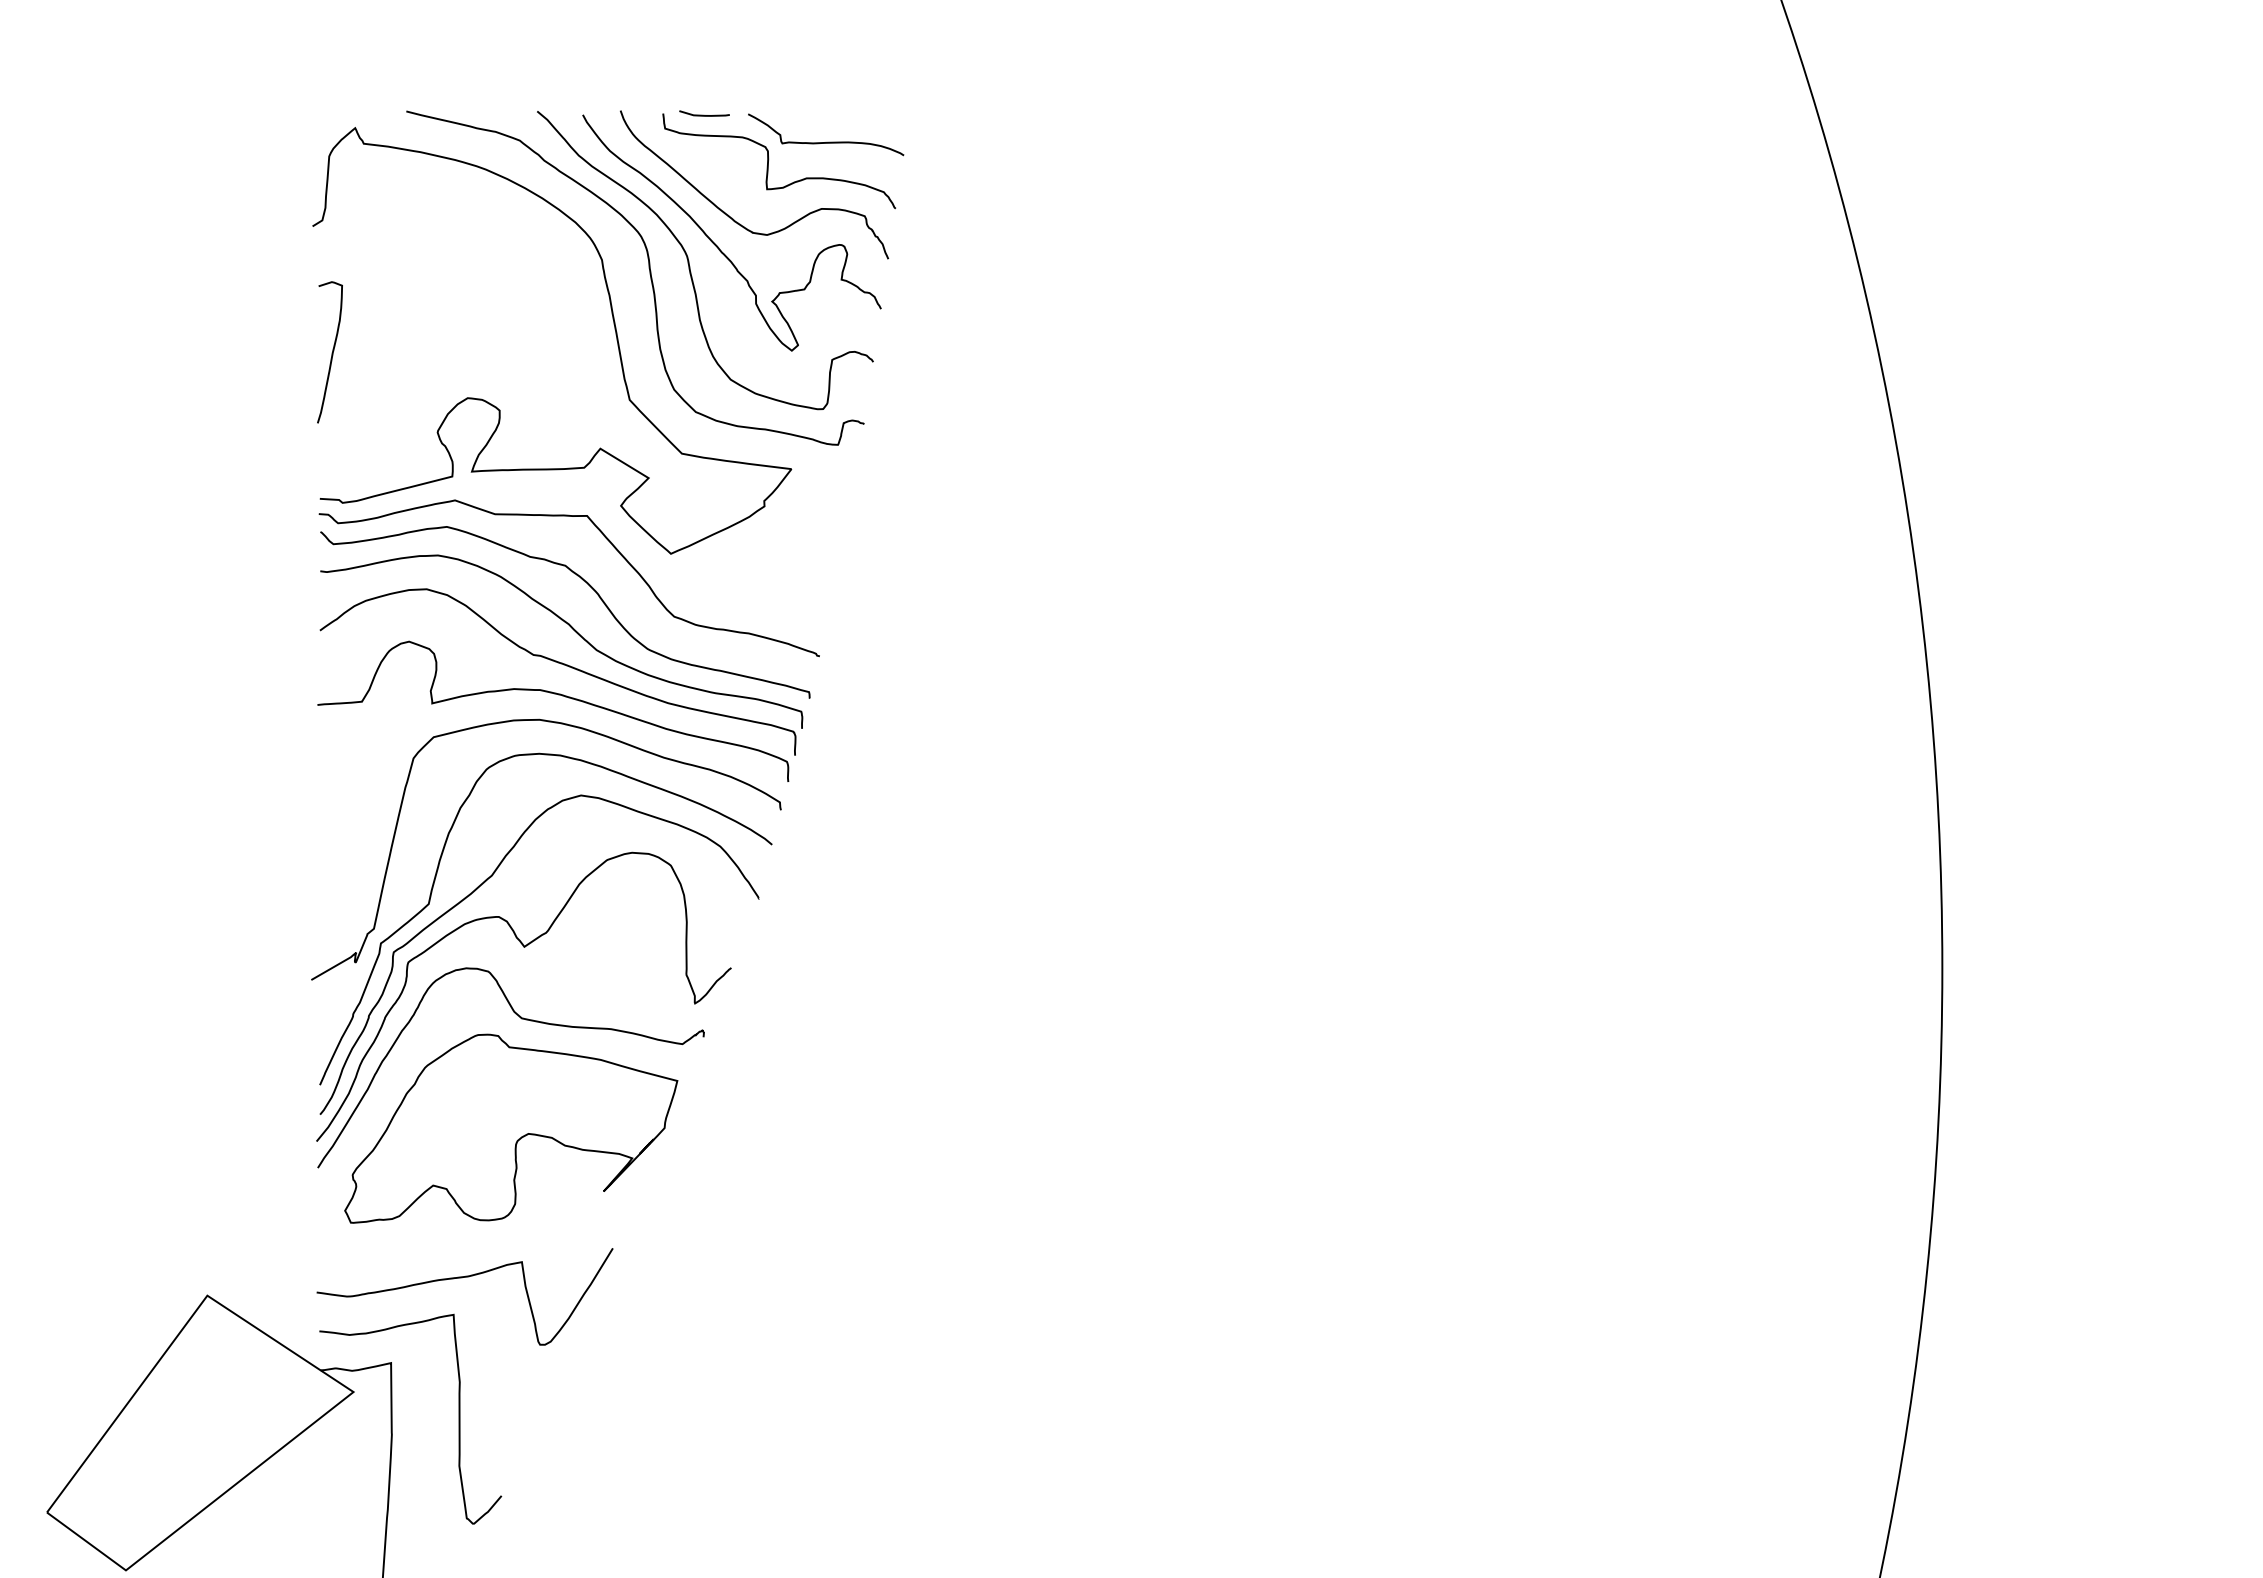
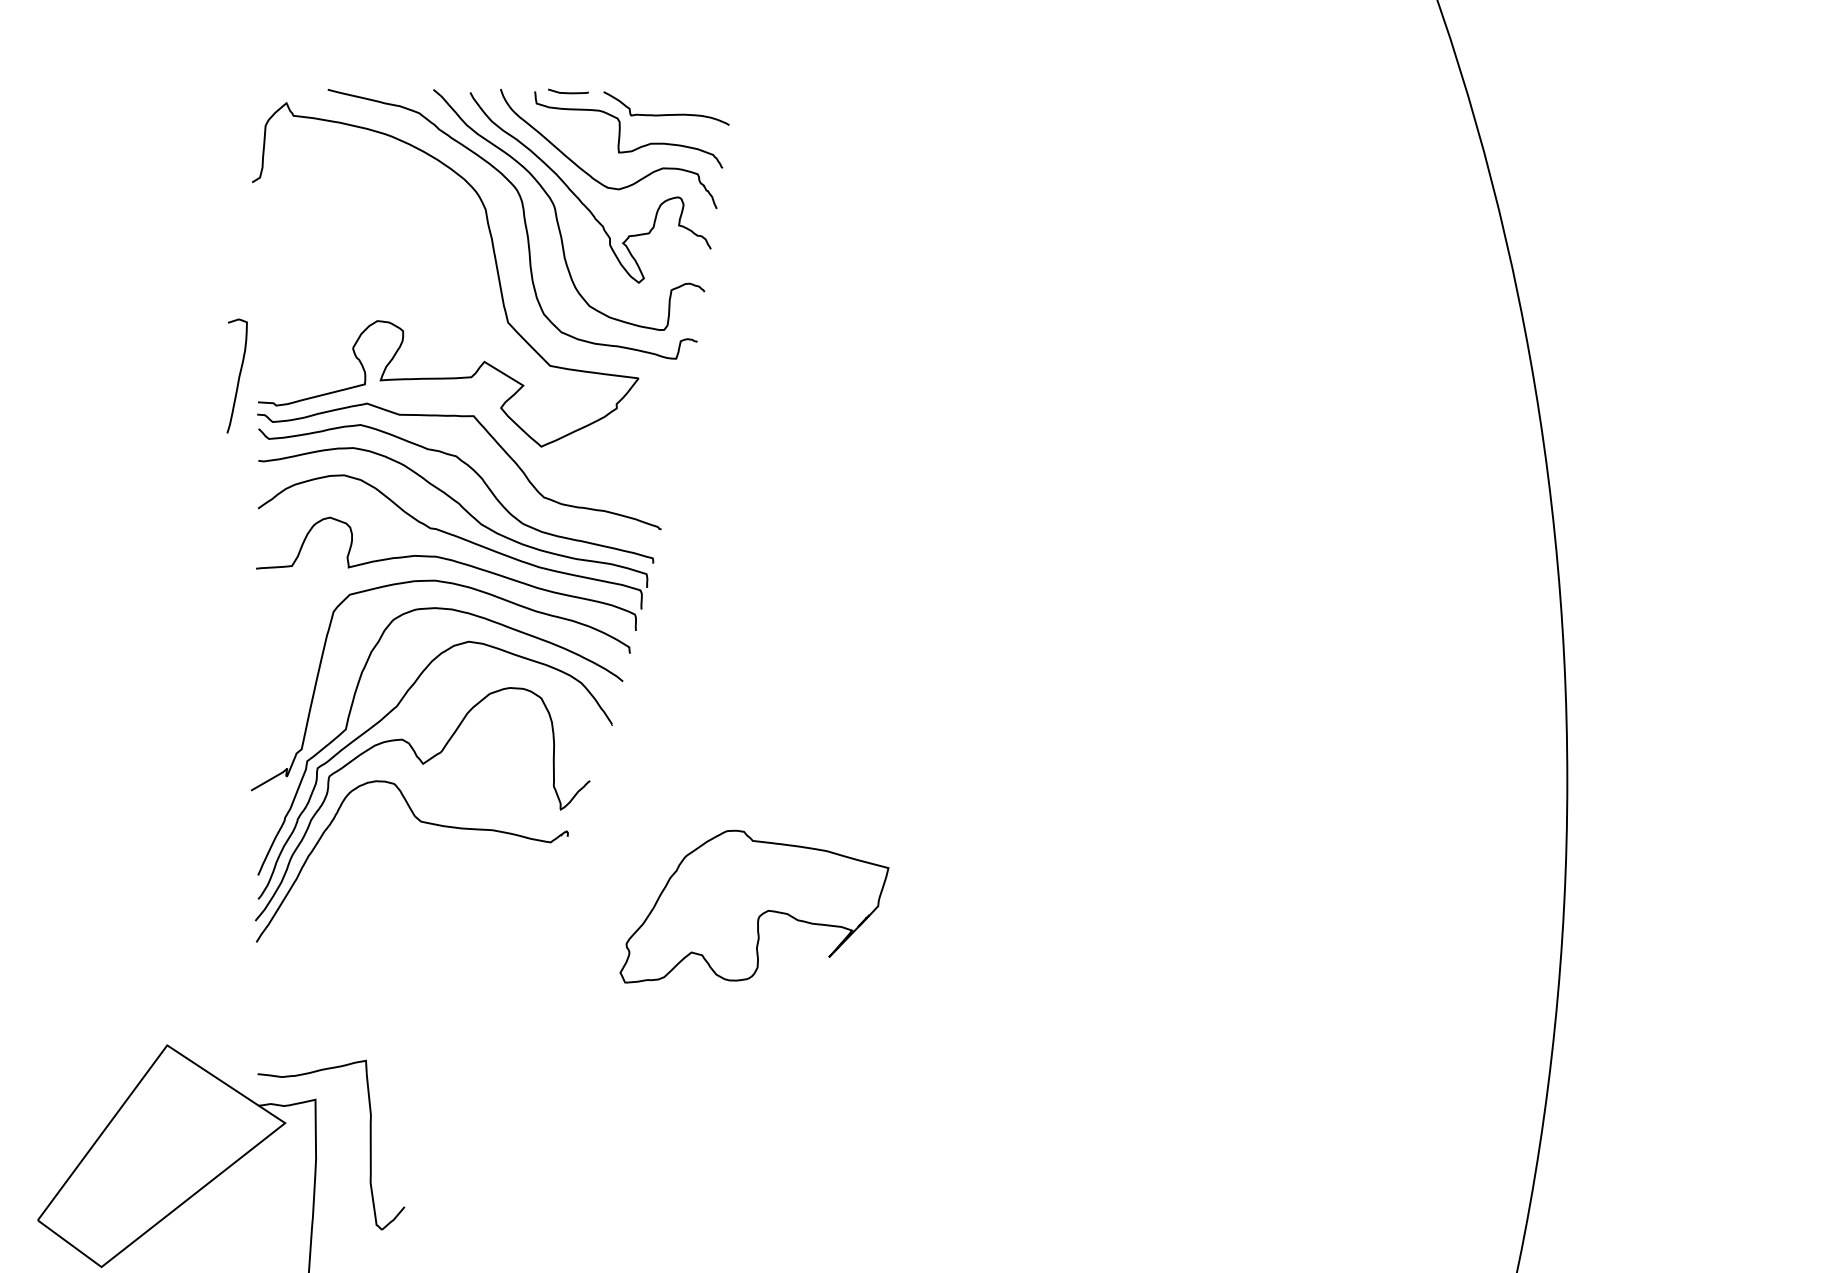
curve: (331, 351) -> (238, 375), moved
part: (511, 1128) -> (754, 906), moved
curve: (464, 1278) -> (374, 1031), removed

